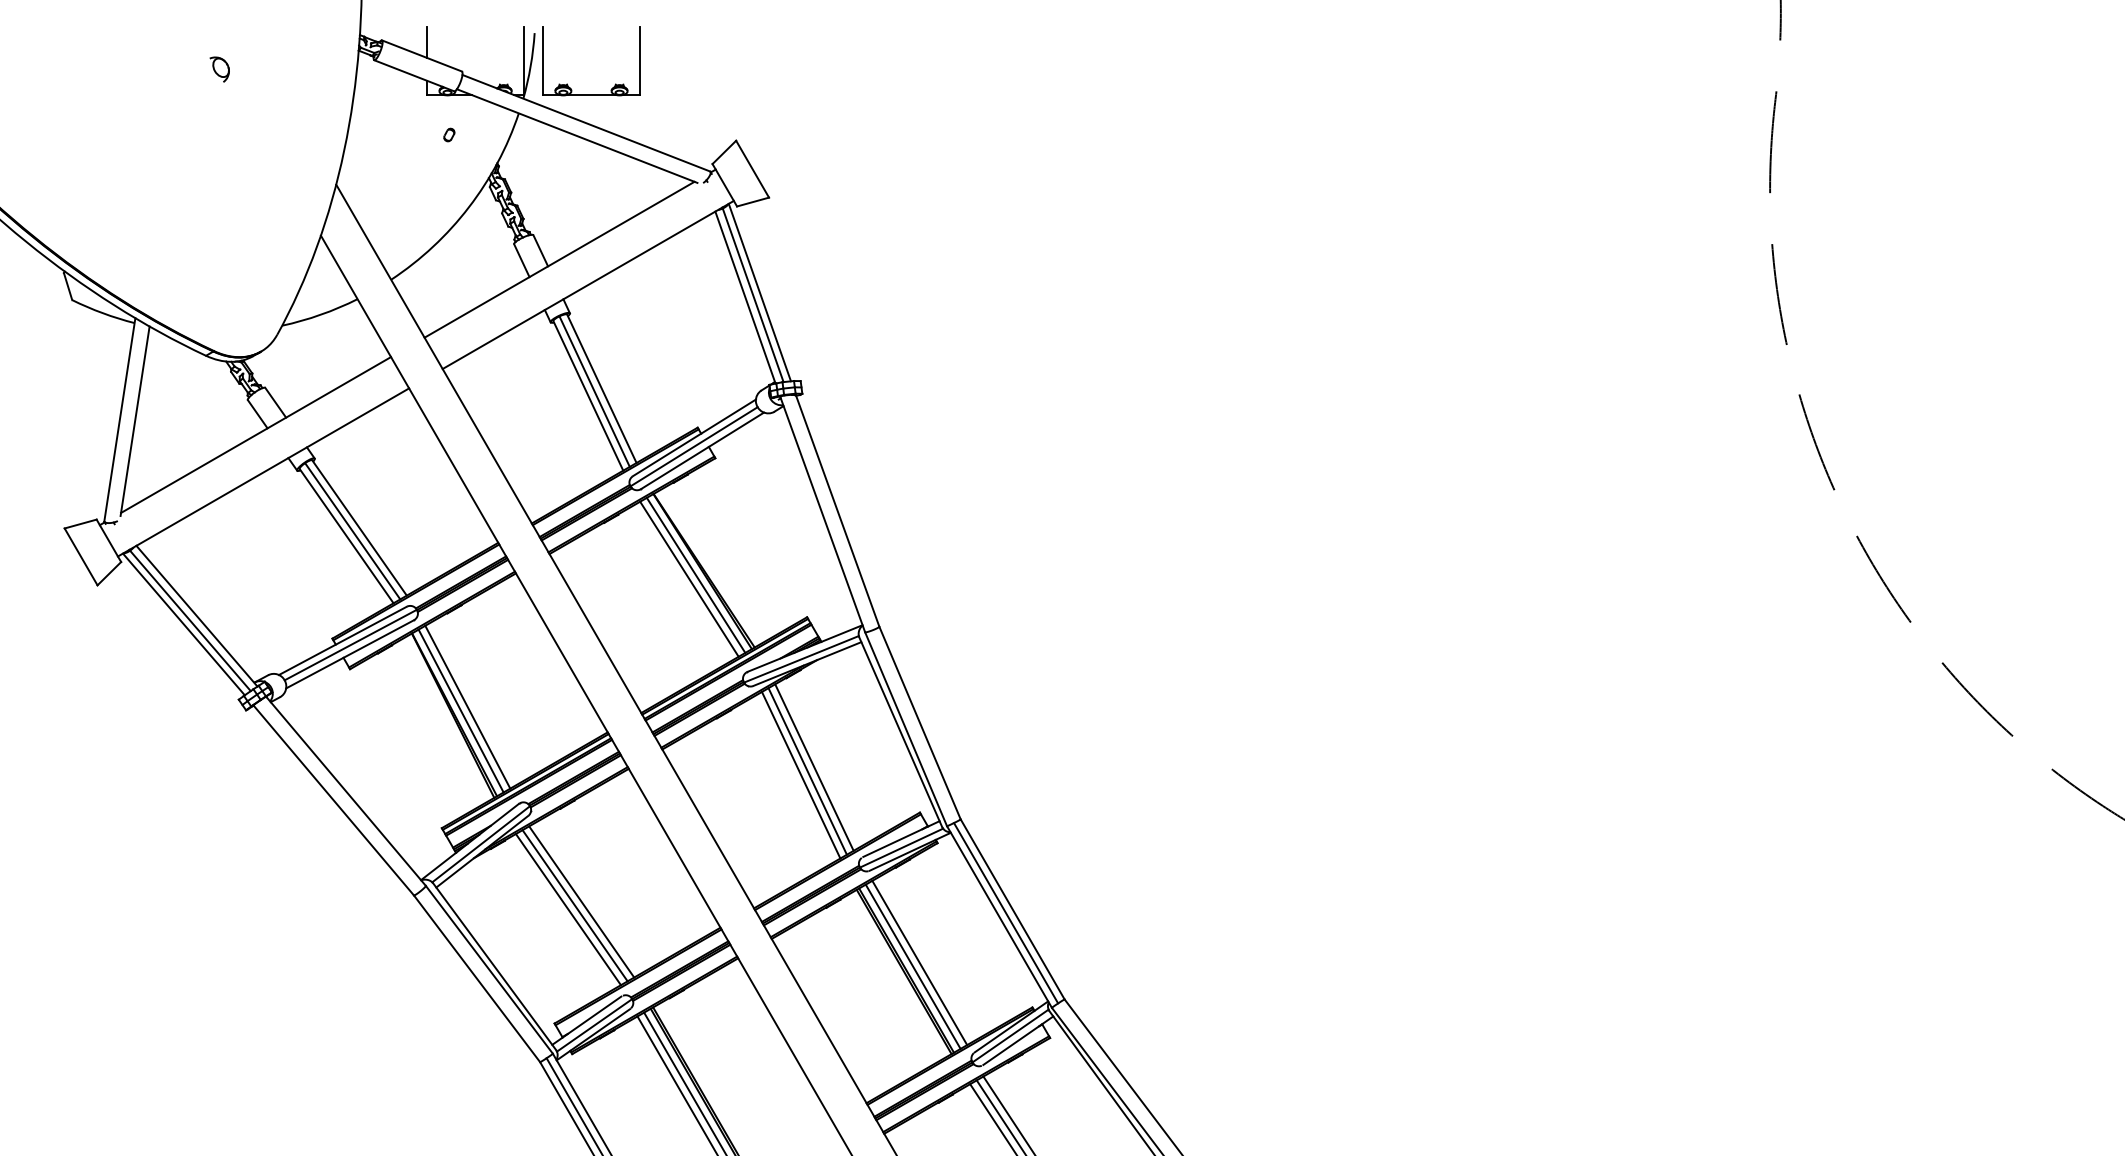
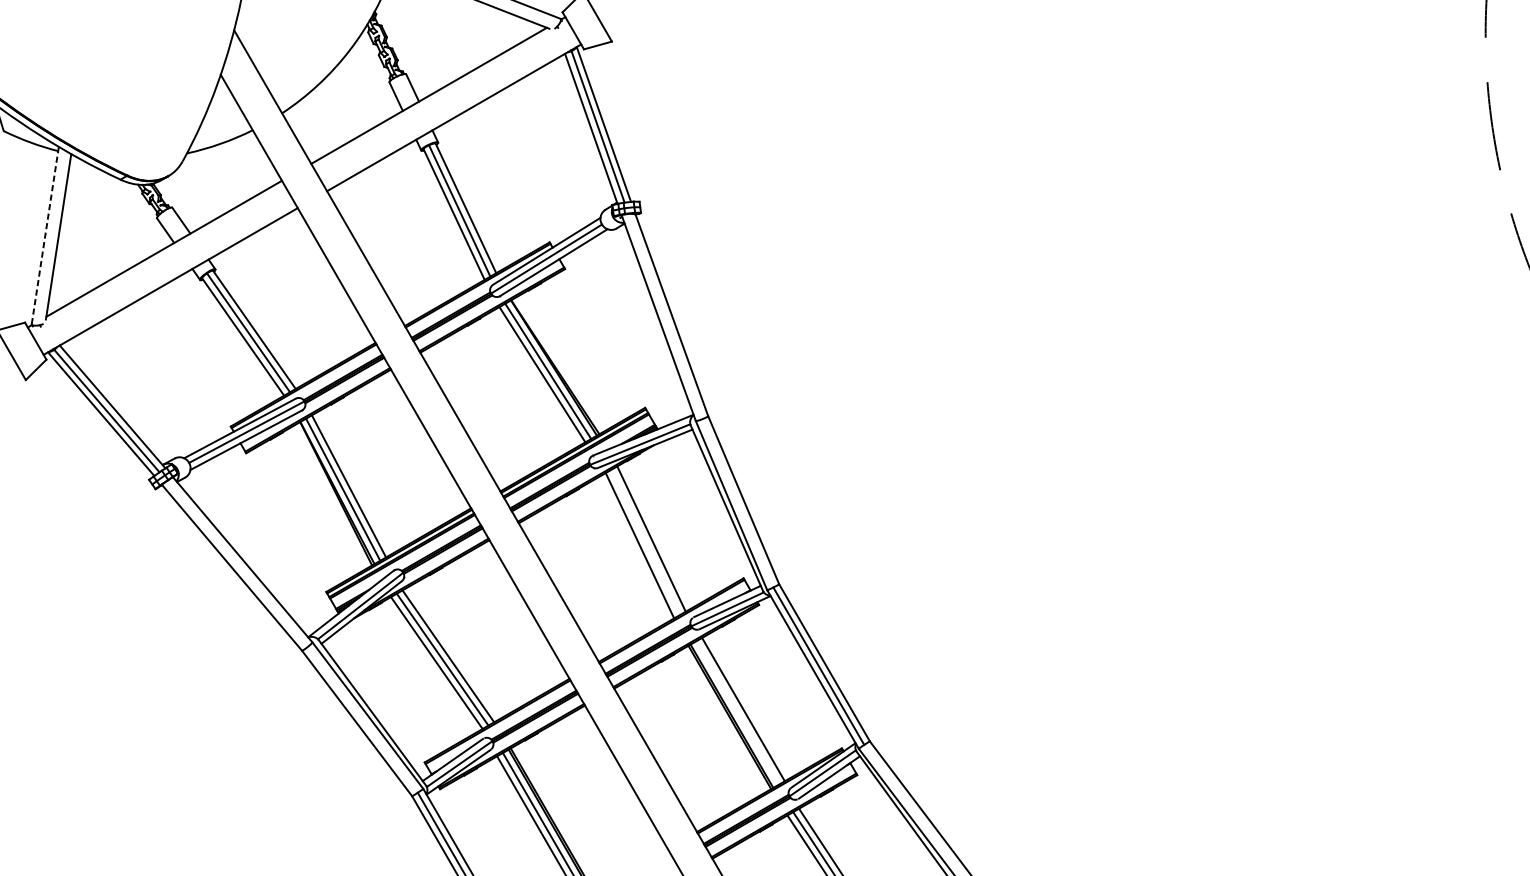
line: (119, 419) -> (45, 235), solid -> dashed
line: (807, 771) -> (645, 542), removed
line: (912, 966) -> (737, 712), removed

